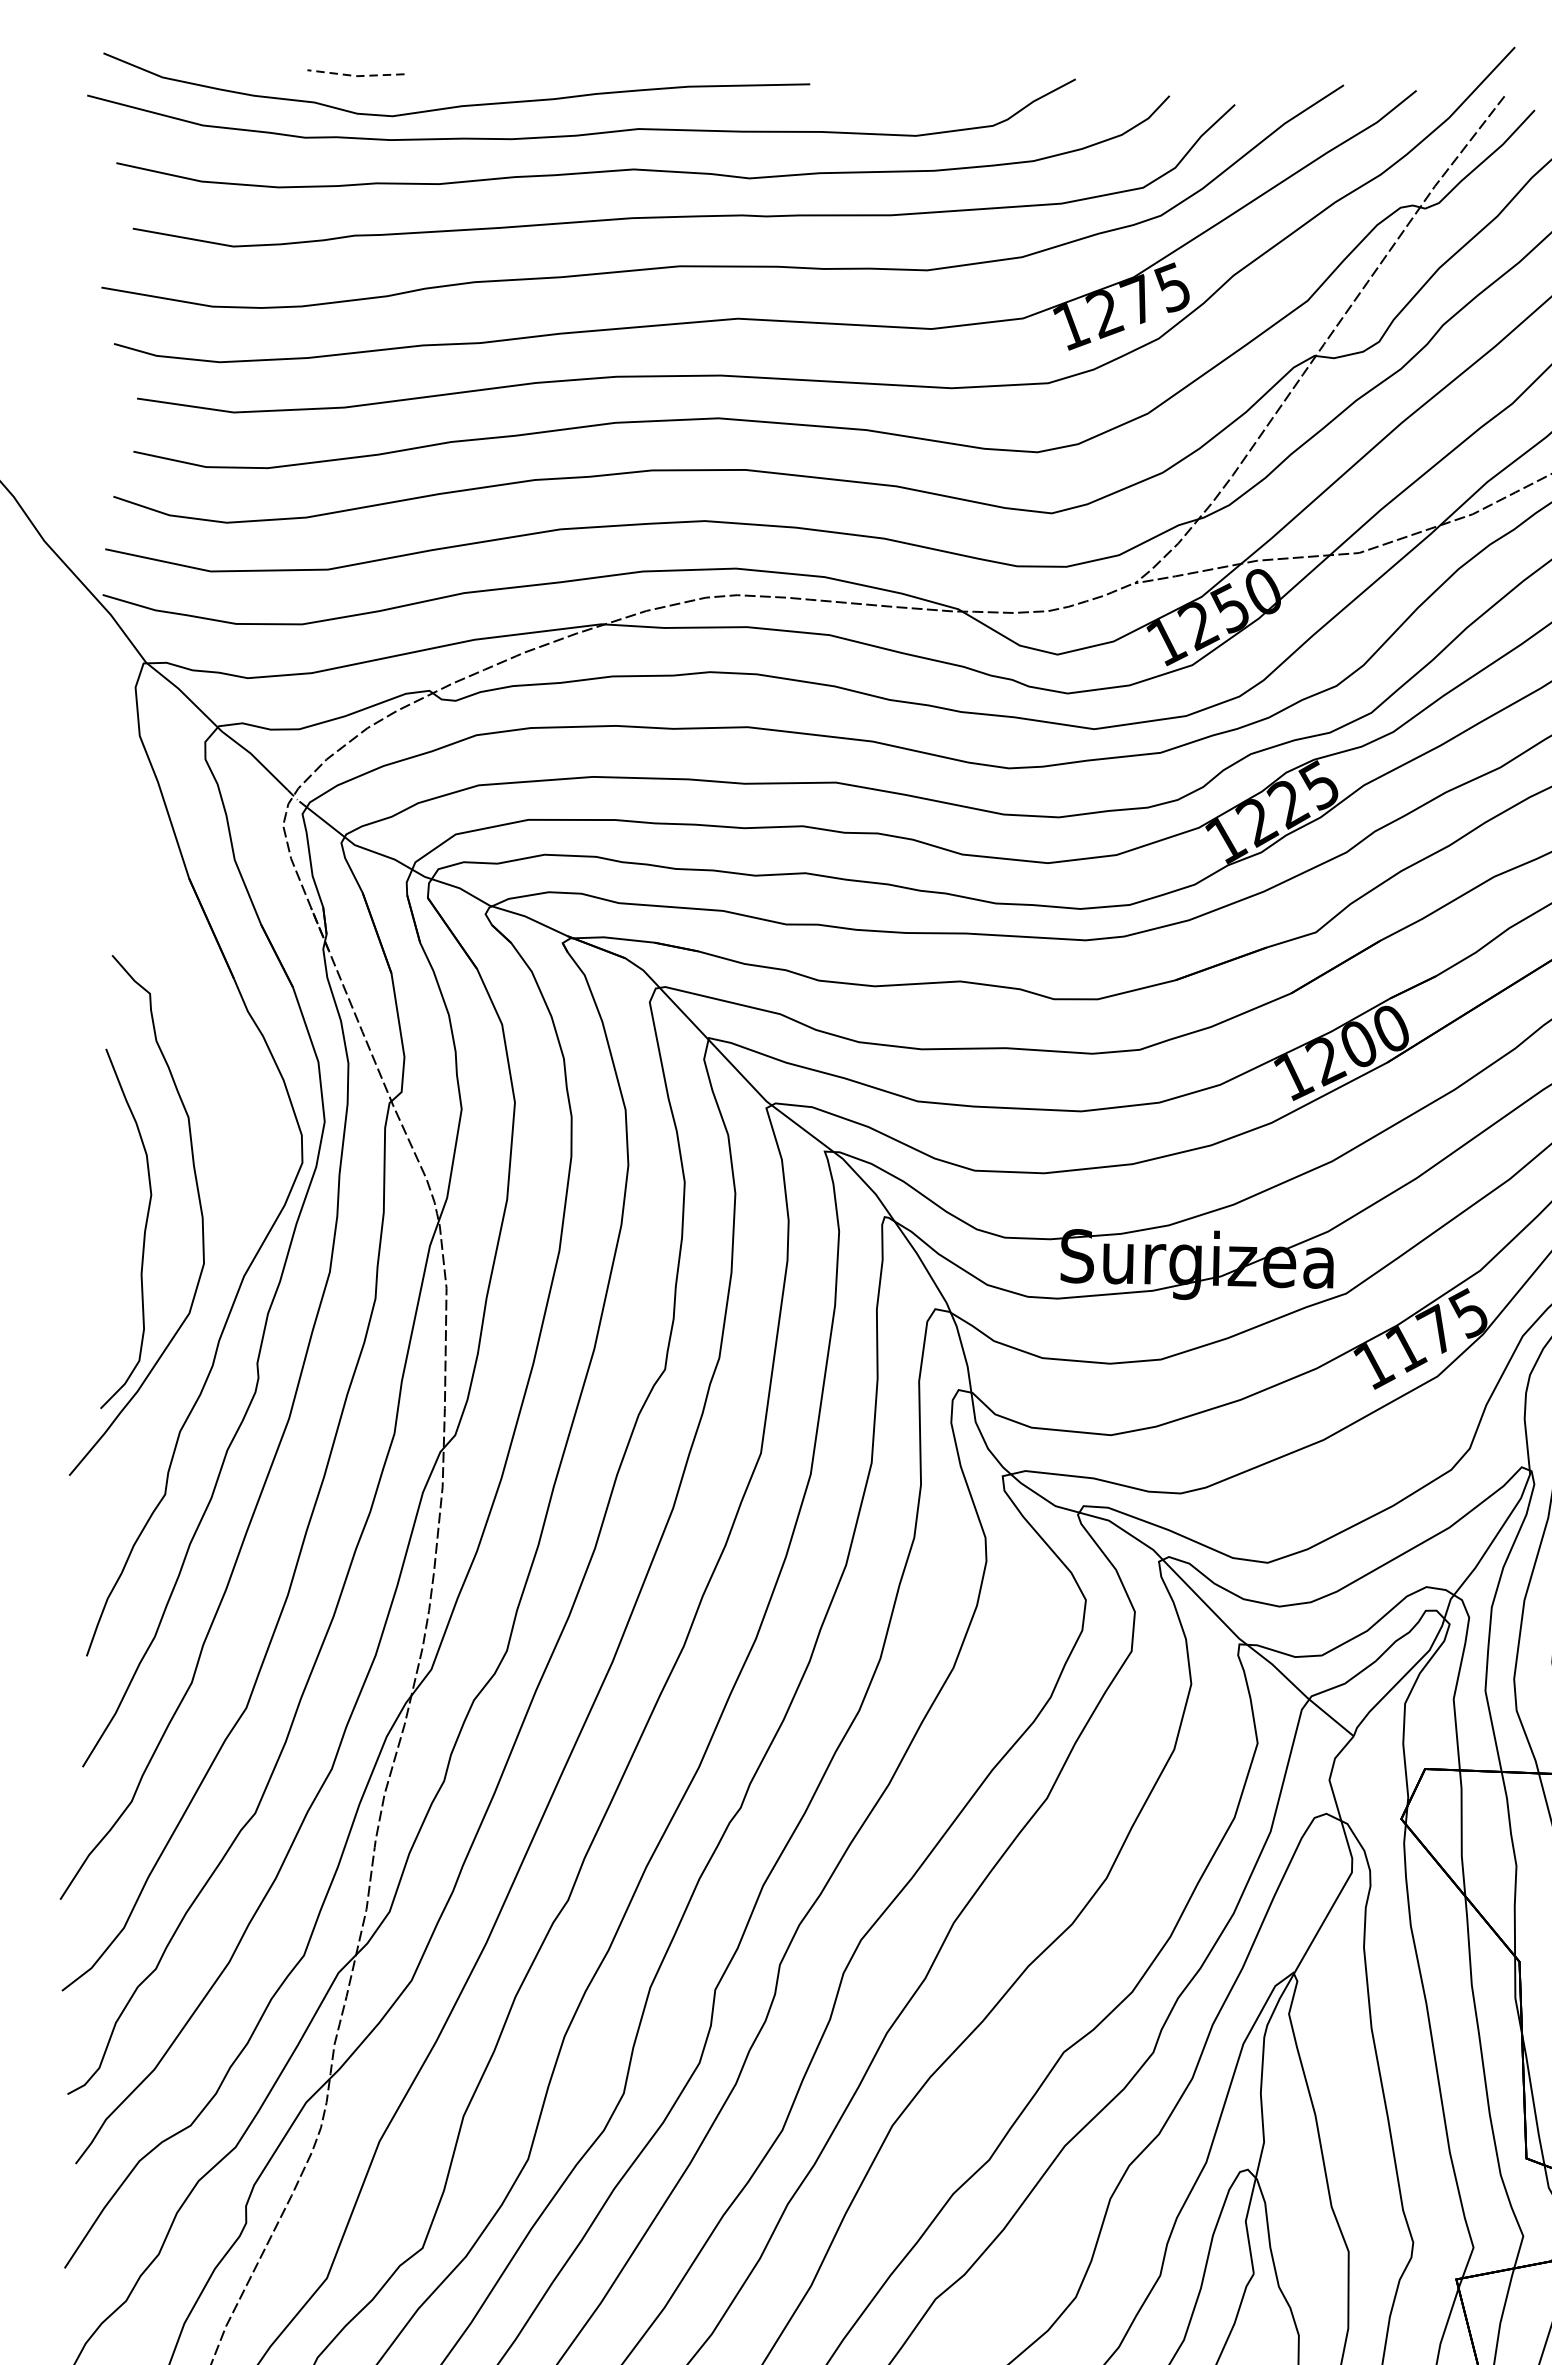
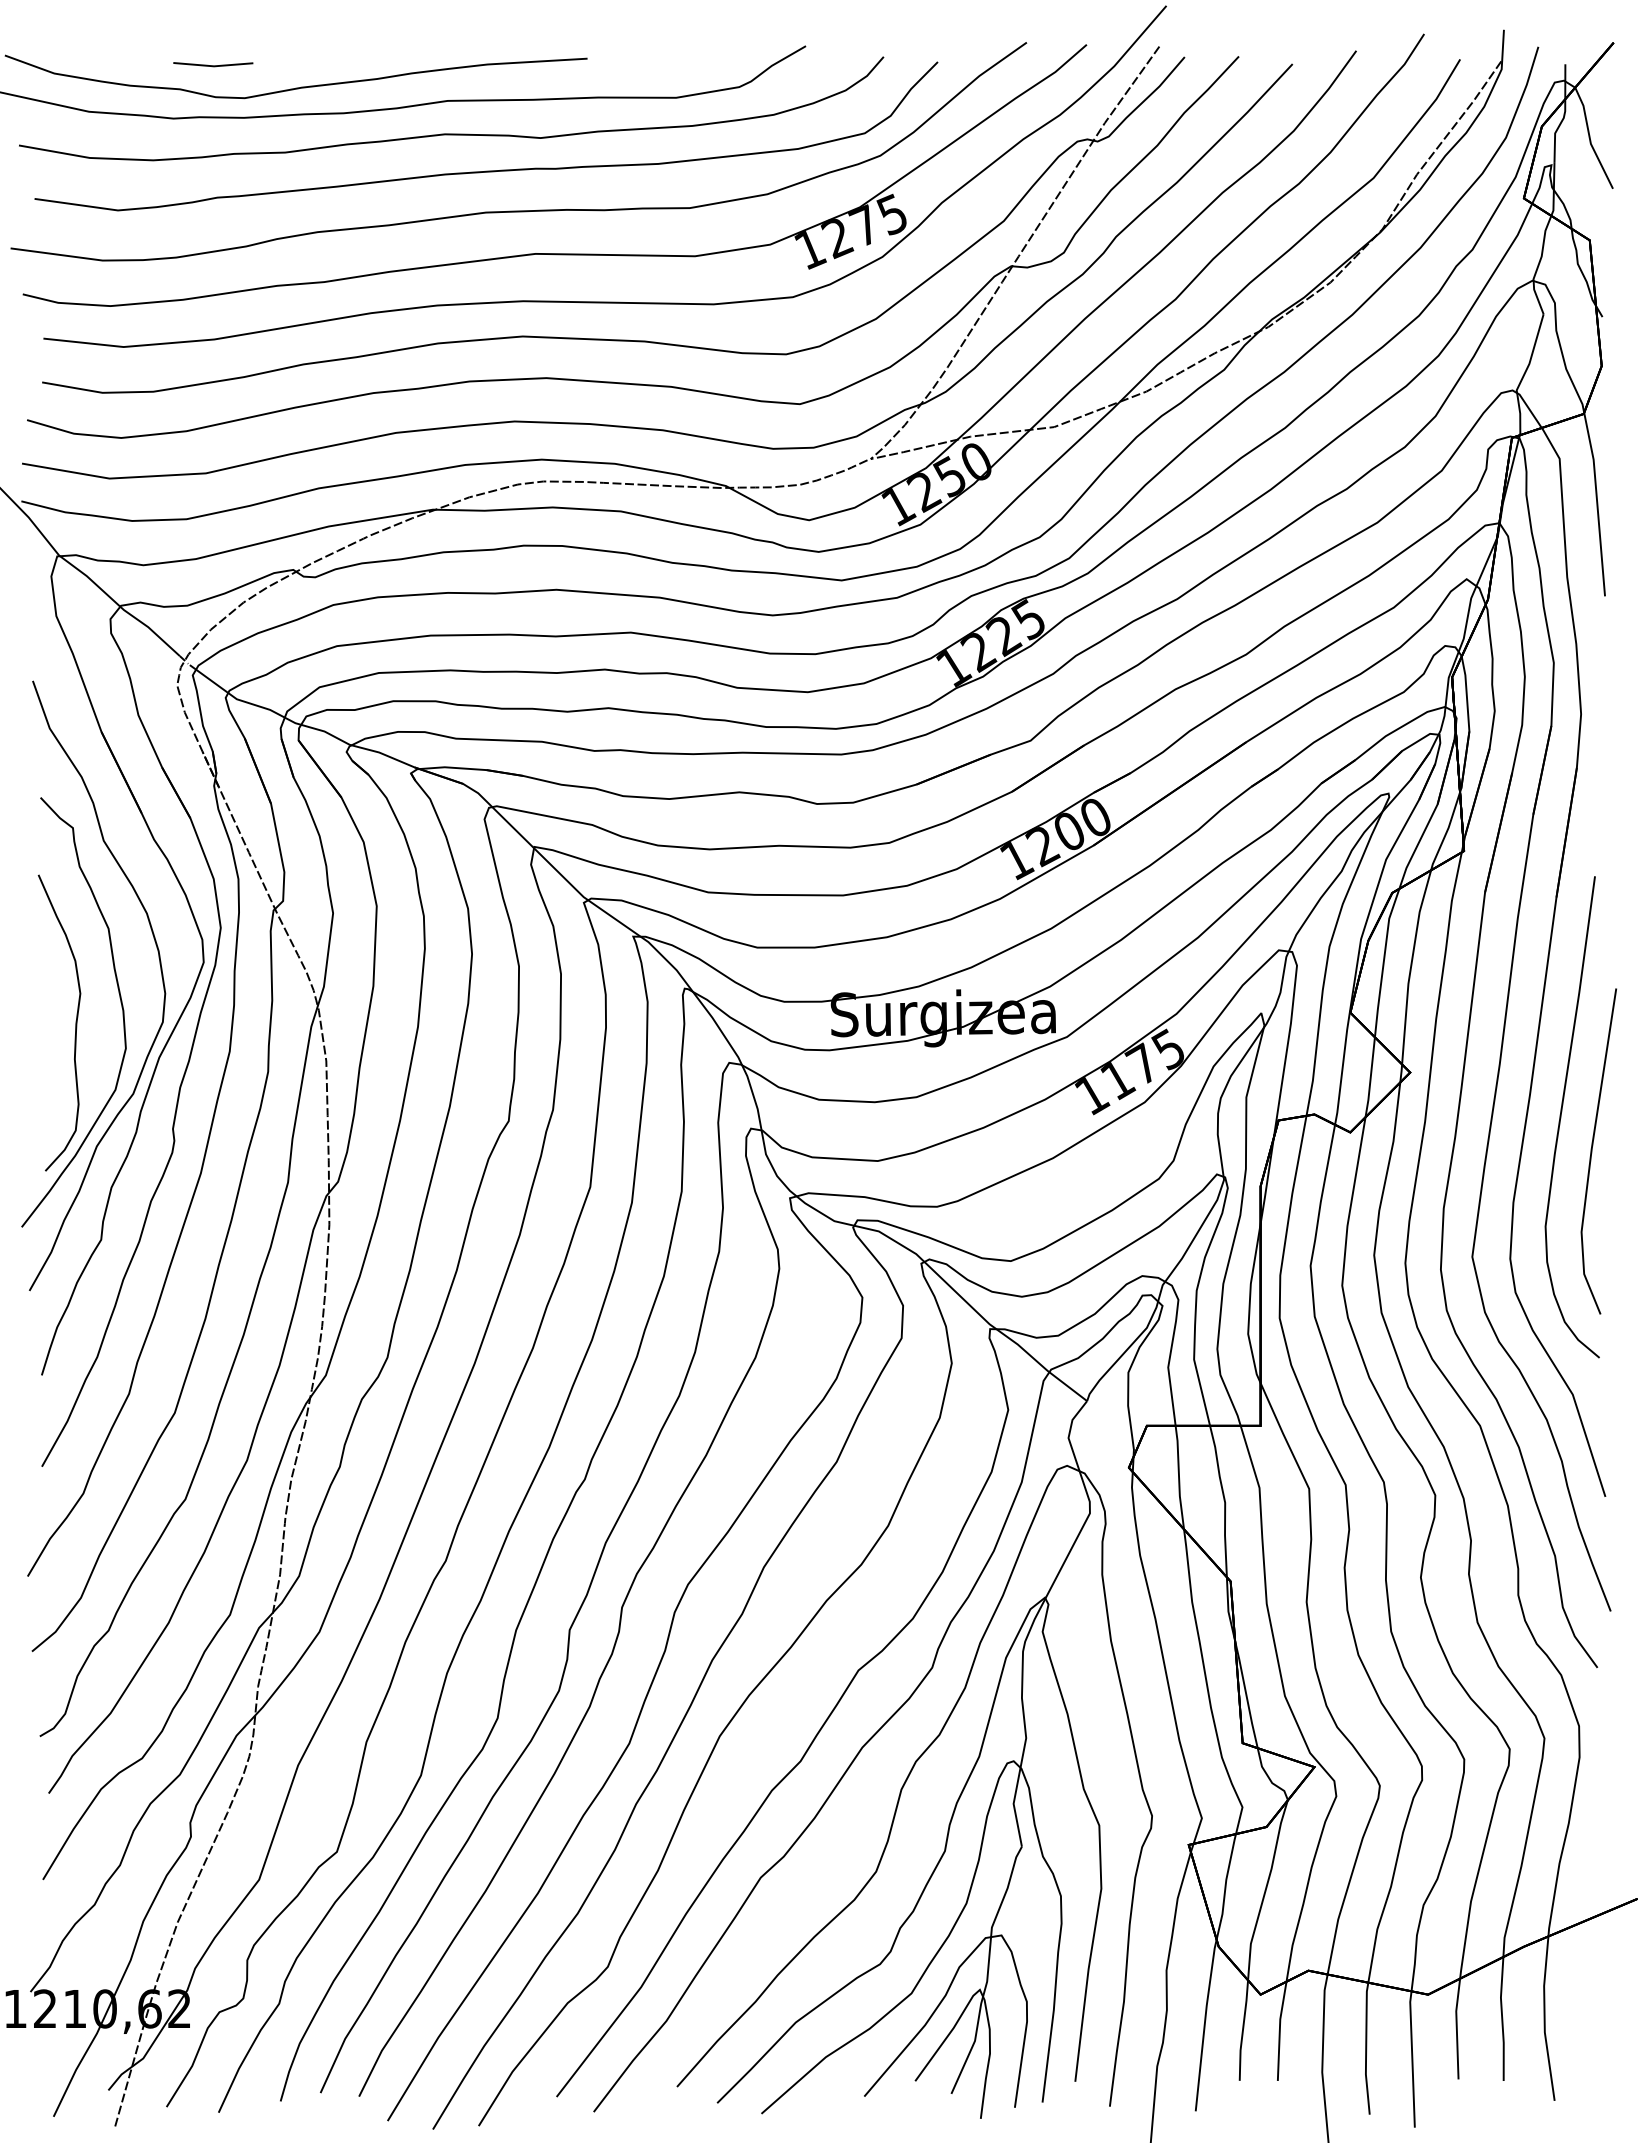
line: (357, 76) -> (214, 66), dashed -> solid
curve: (250, 1179) -> (161, 977), added

